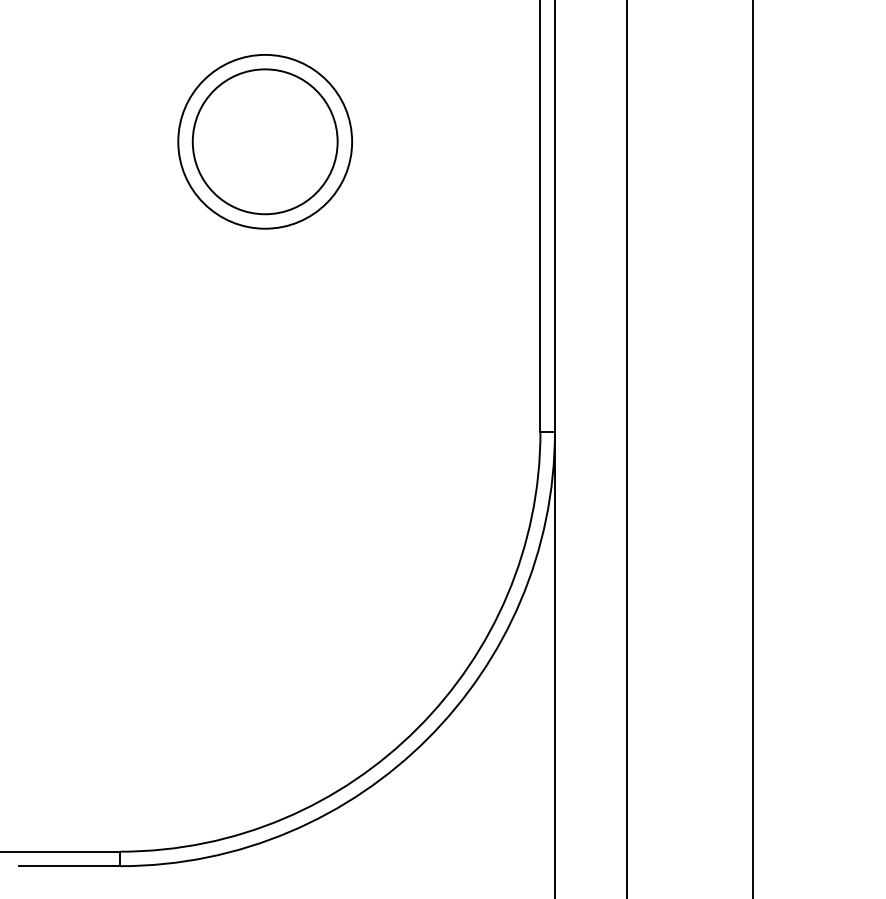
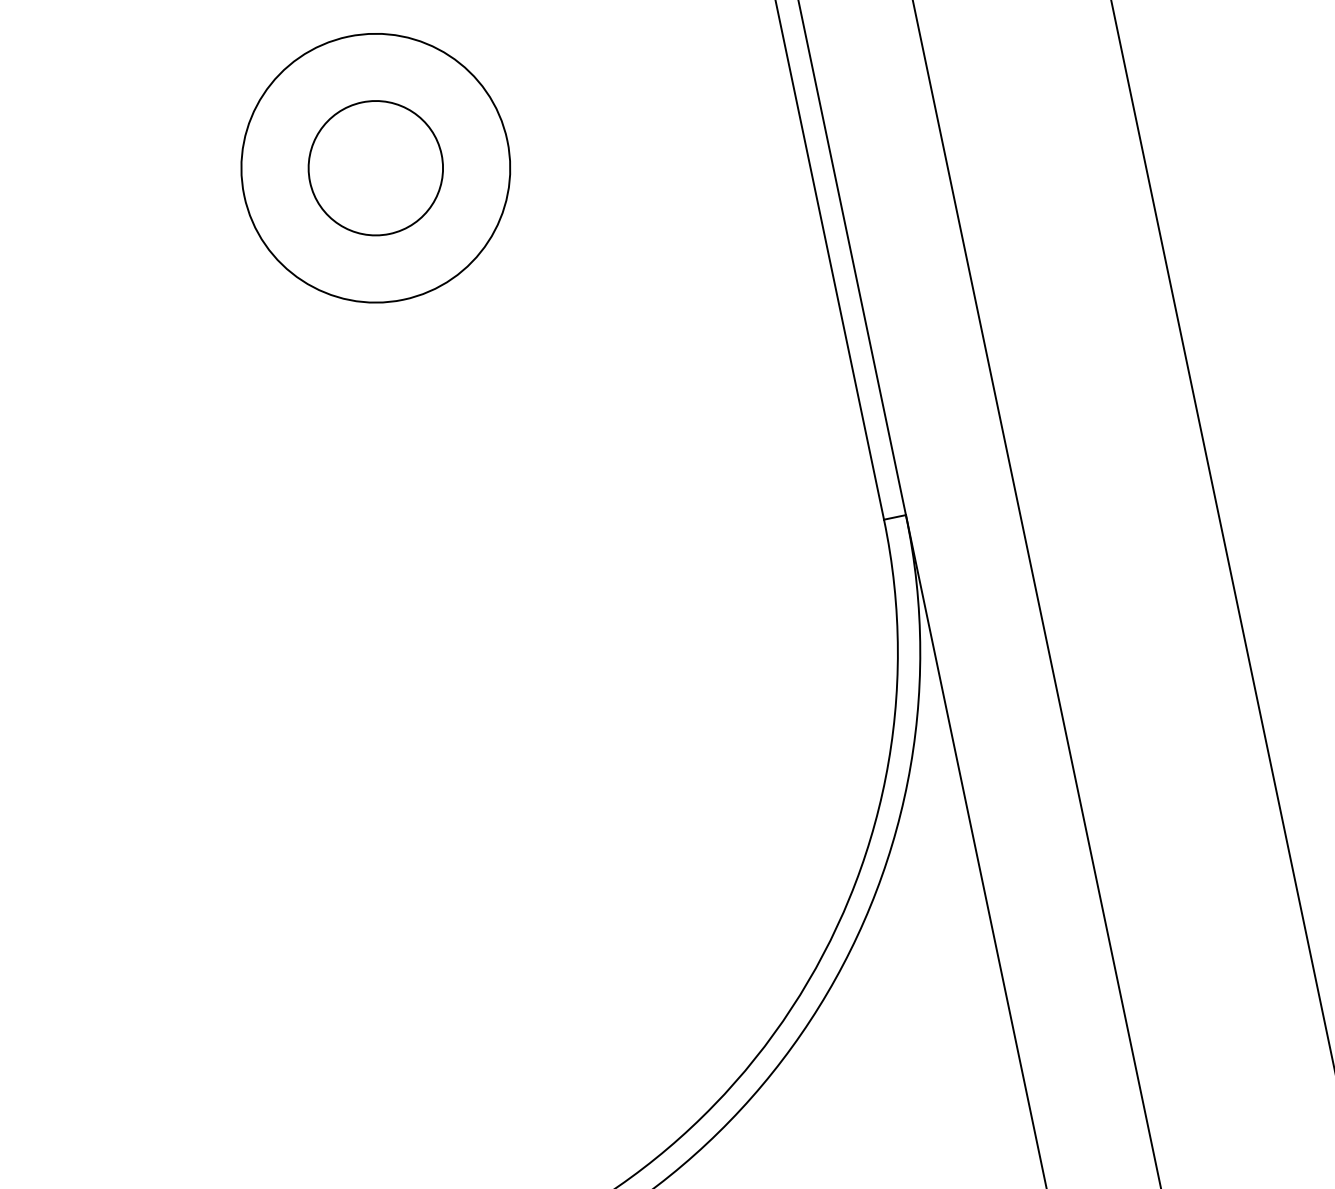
circle: (264, 141) -> (374, 167), size x0.6

